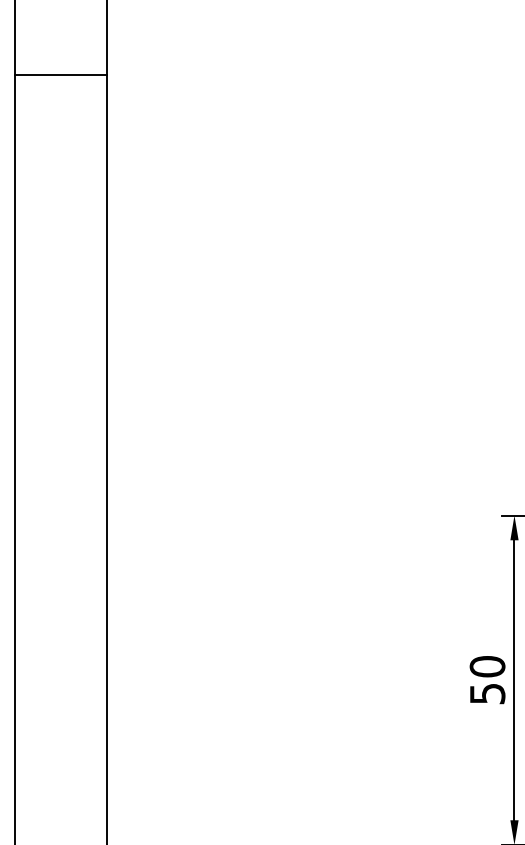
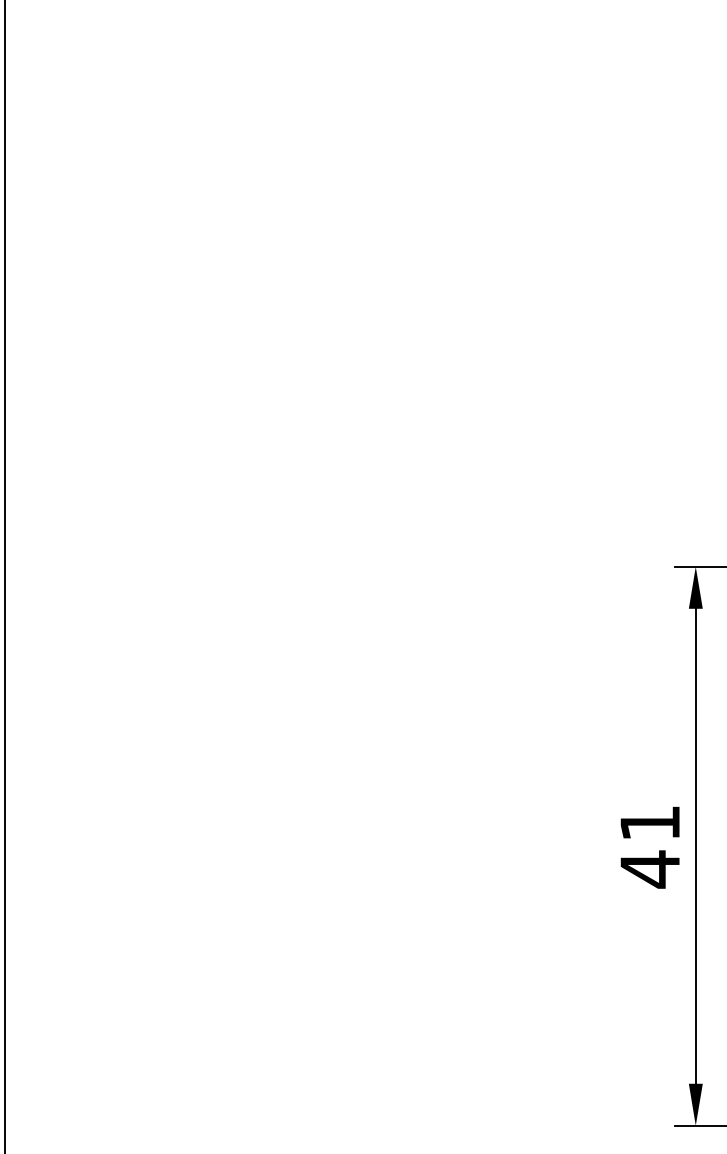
text: (487, 680) -> (650, 846), 50 -> 41

